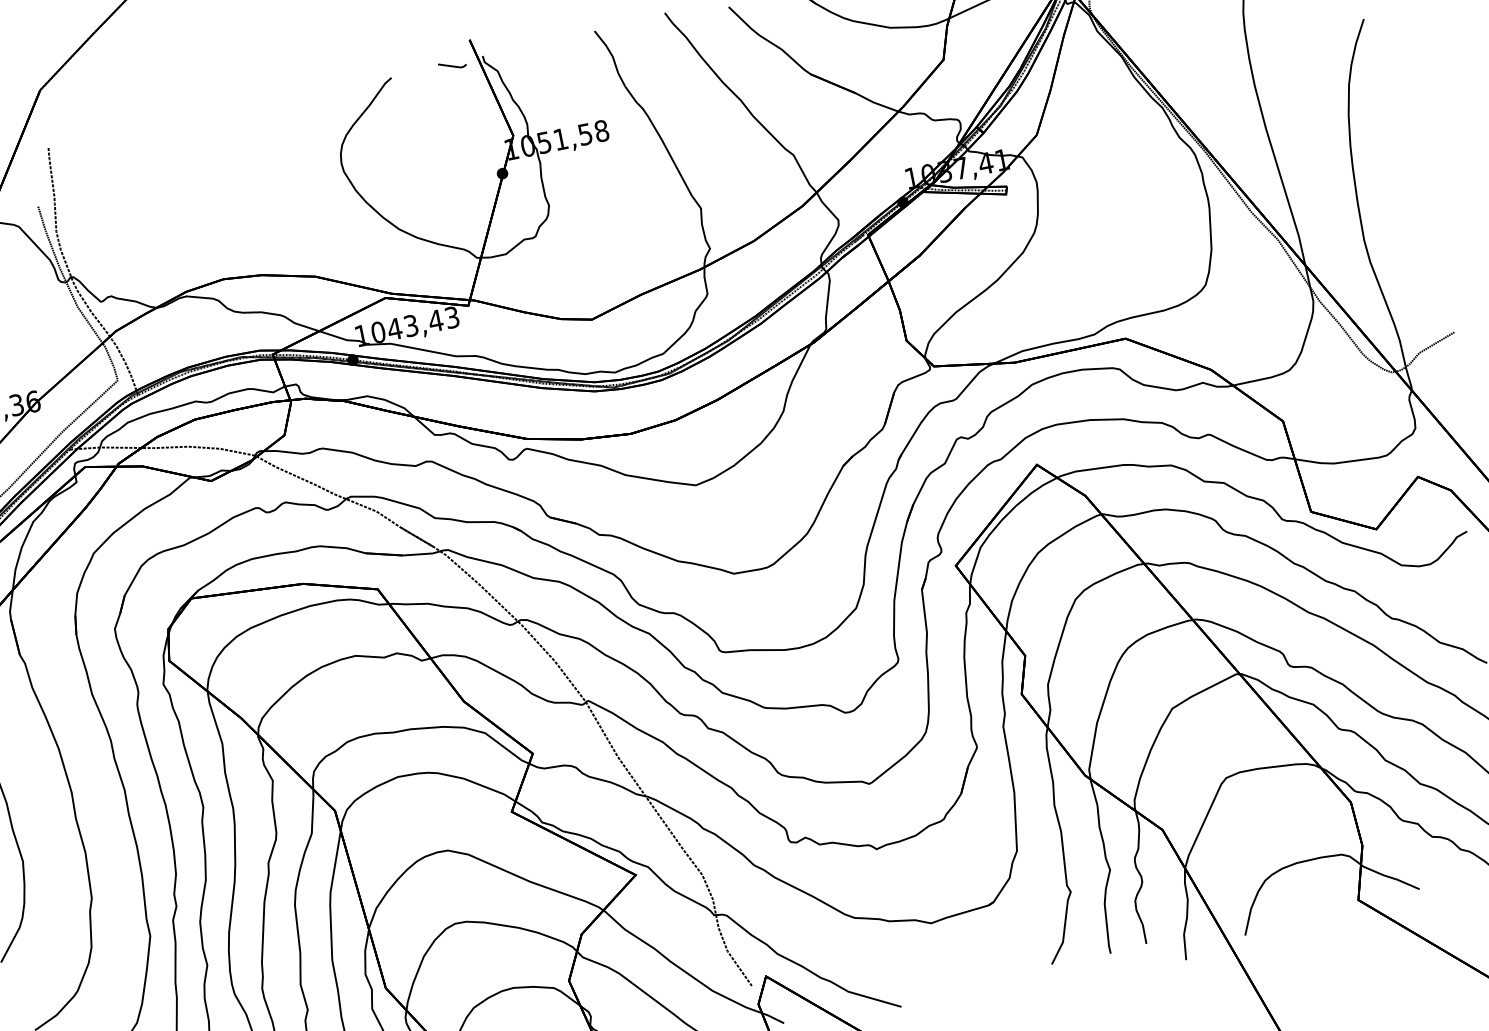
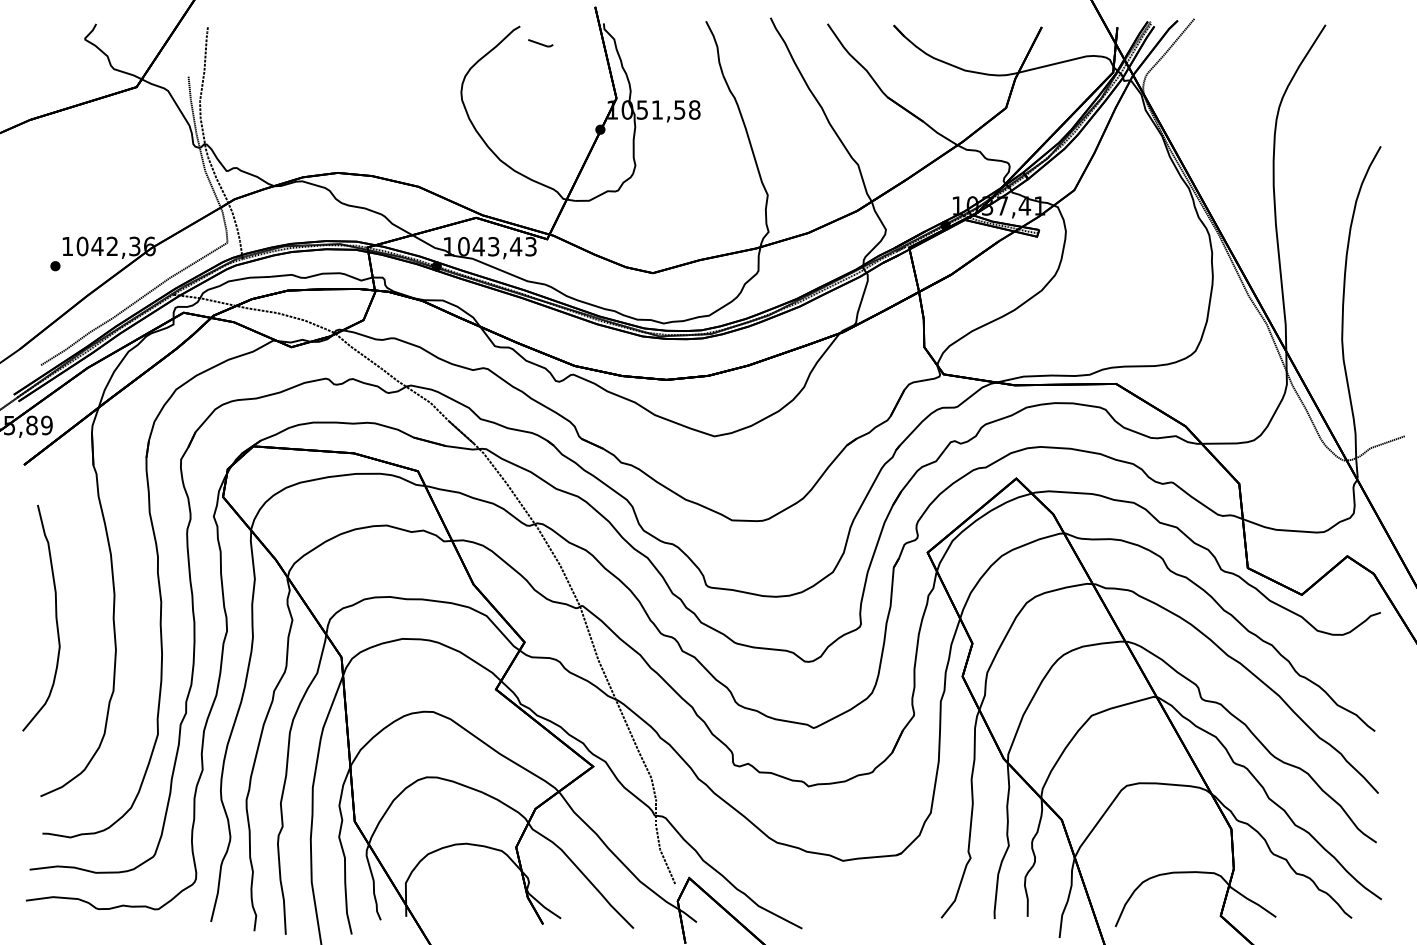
line: (452, 65) -> (540, 43), moved

